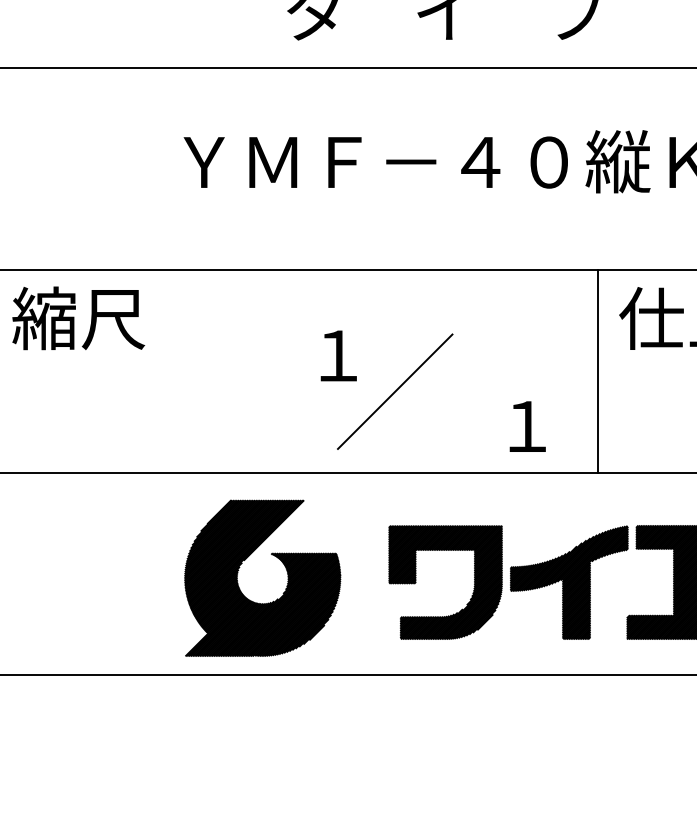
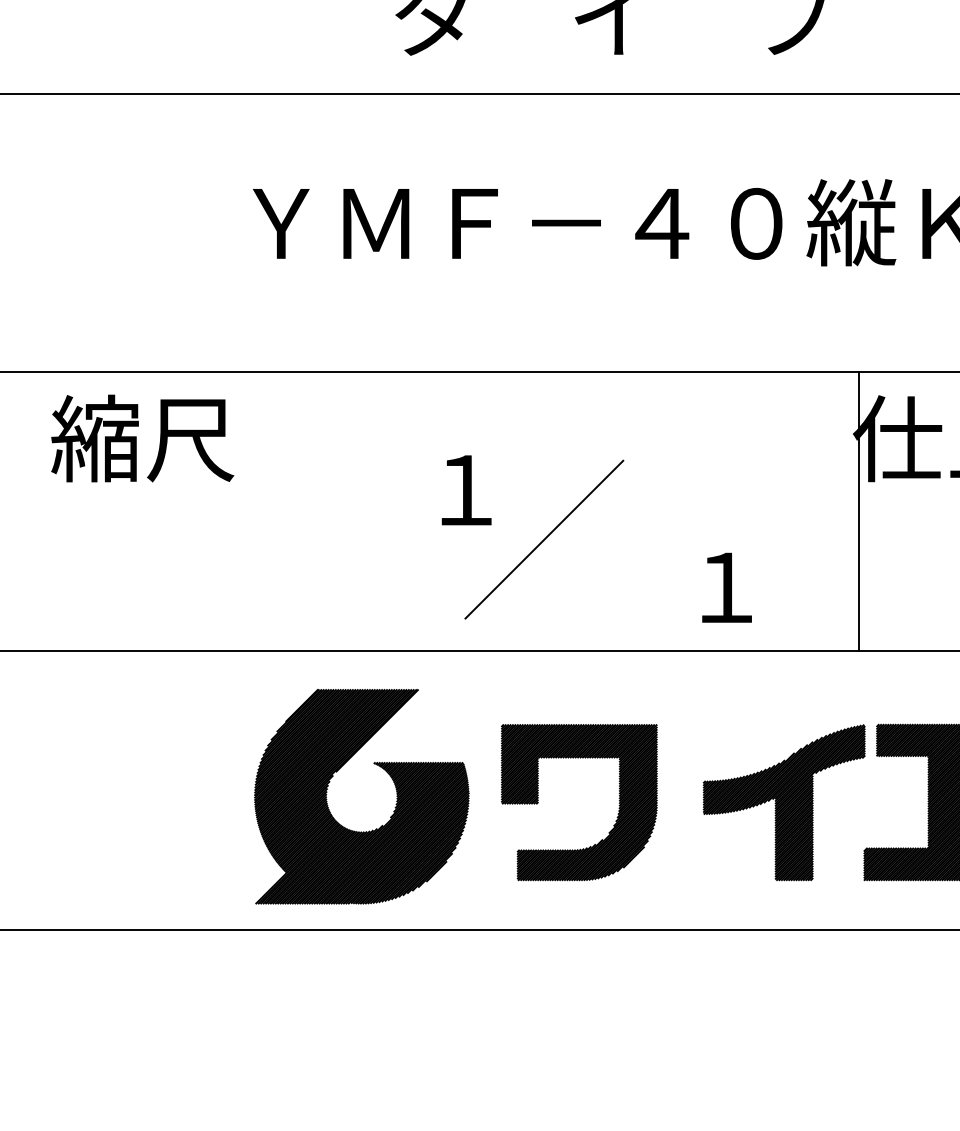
text: (78, 318) -> (142, 438), moved
line: (597, 371) -> (858, 511), moved
part: (473, 586) -> (617, 808), moved

